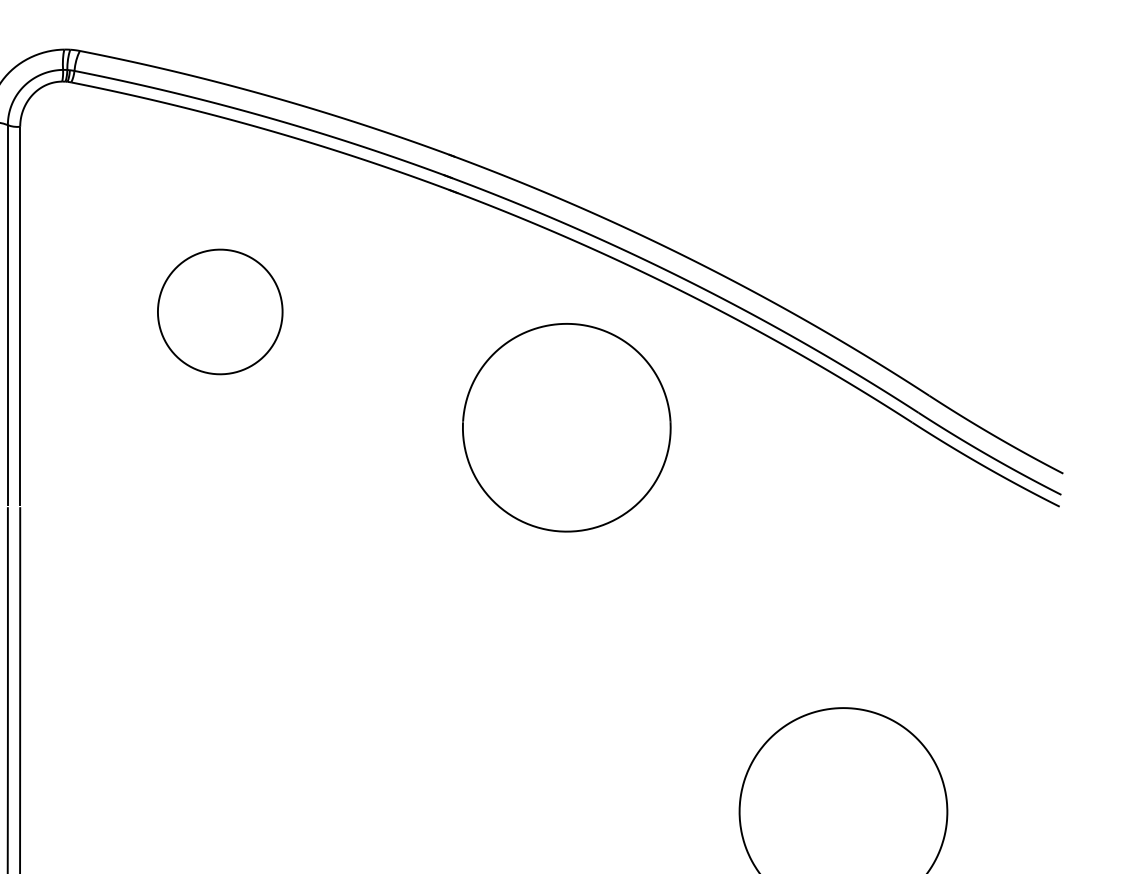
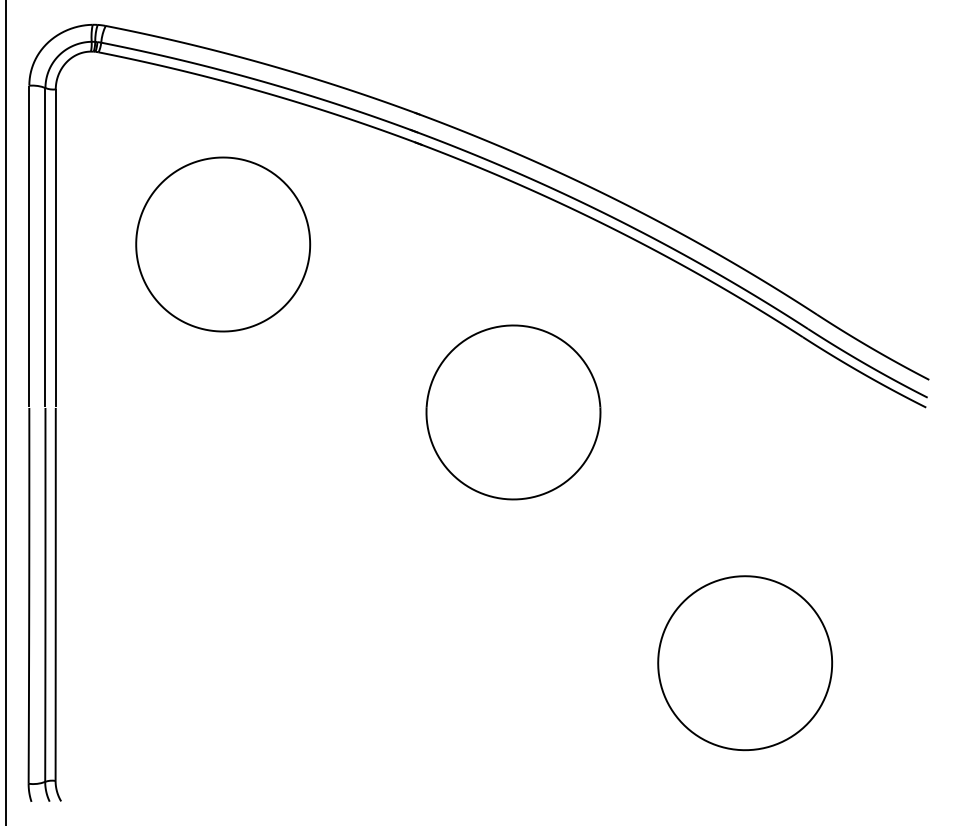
part: (220, 311) -> (223, 244), size x1.67
part: (566, 427) -> (513, 412), moved

